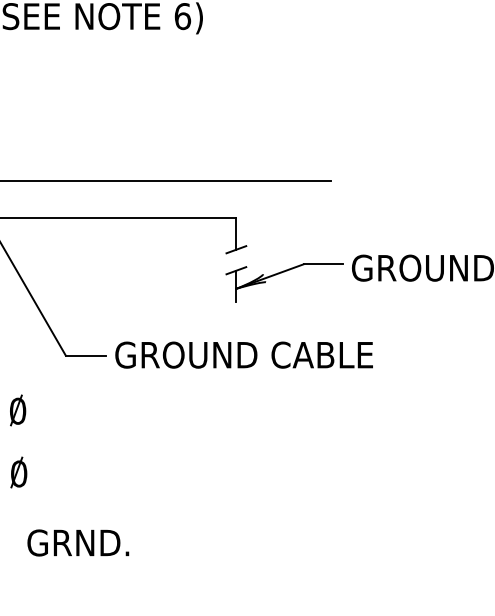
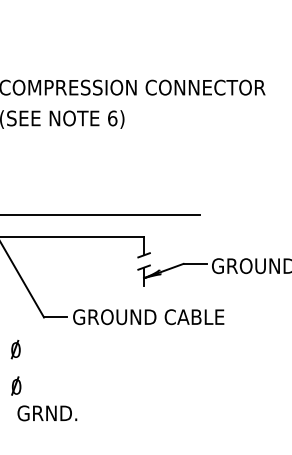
text: (78, 543) -> (47, 413), moved

